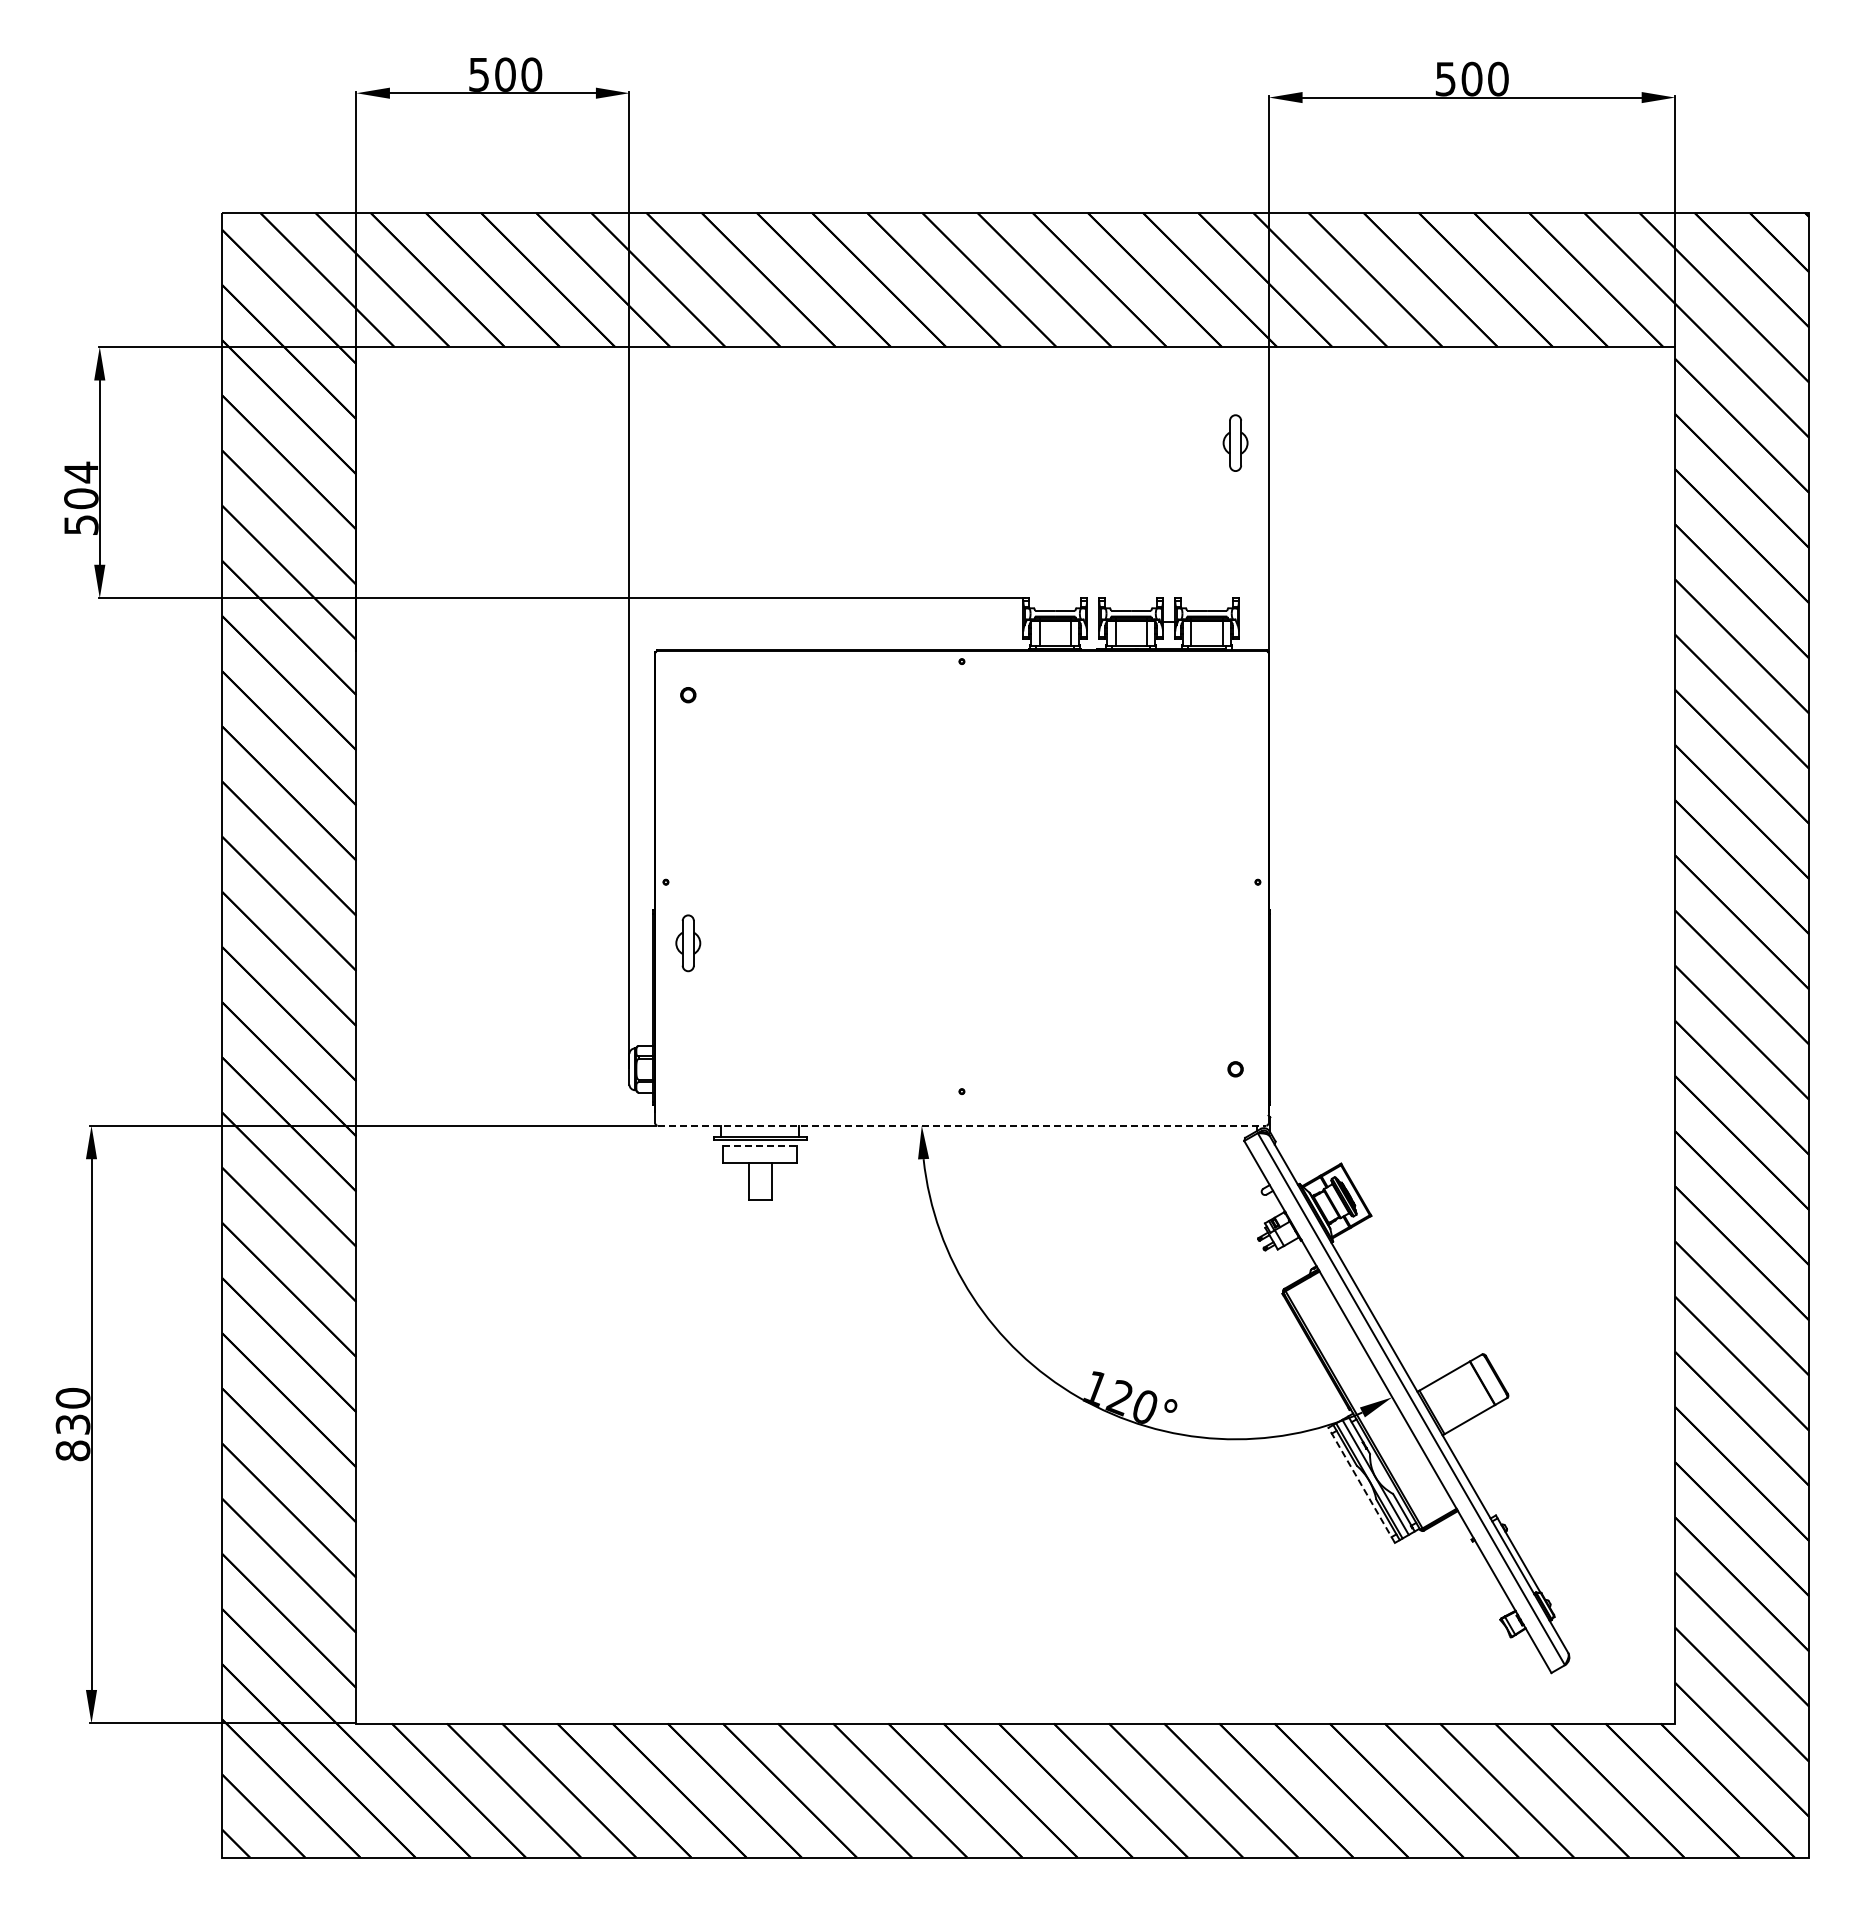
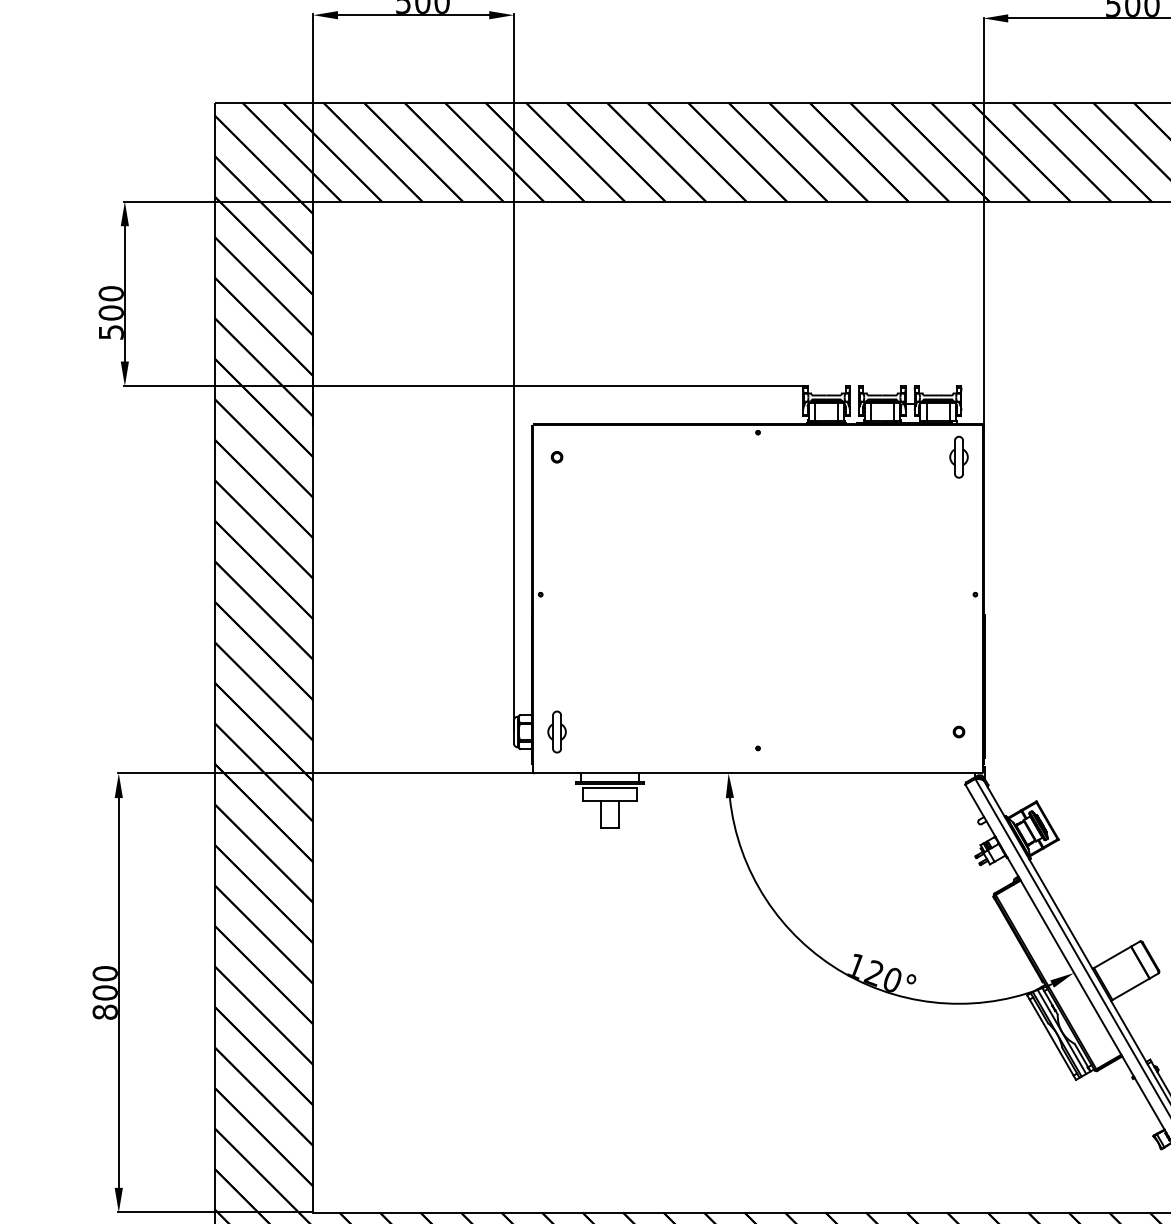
part: (1235, 442) -> (958, 456), moved
text: (81, 472) -> (111, 293), 504 -> 500
part: (688, 943) -> (557, 732), moved
line: (962, 1125) -> (758, 773), dashed -> solid
line: (760, 1145) -> (610, 788), dashed -> solid
text: (72, 1424) -> (104, 992), 830 -> 800
line: (1361, 1484) -> (1051, 1036), dashed -> solid

